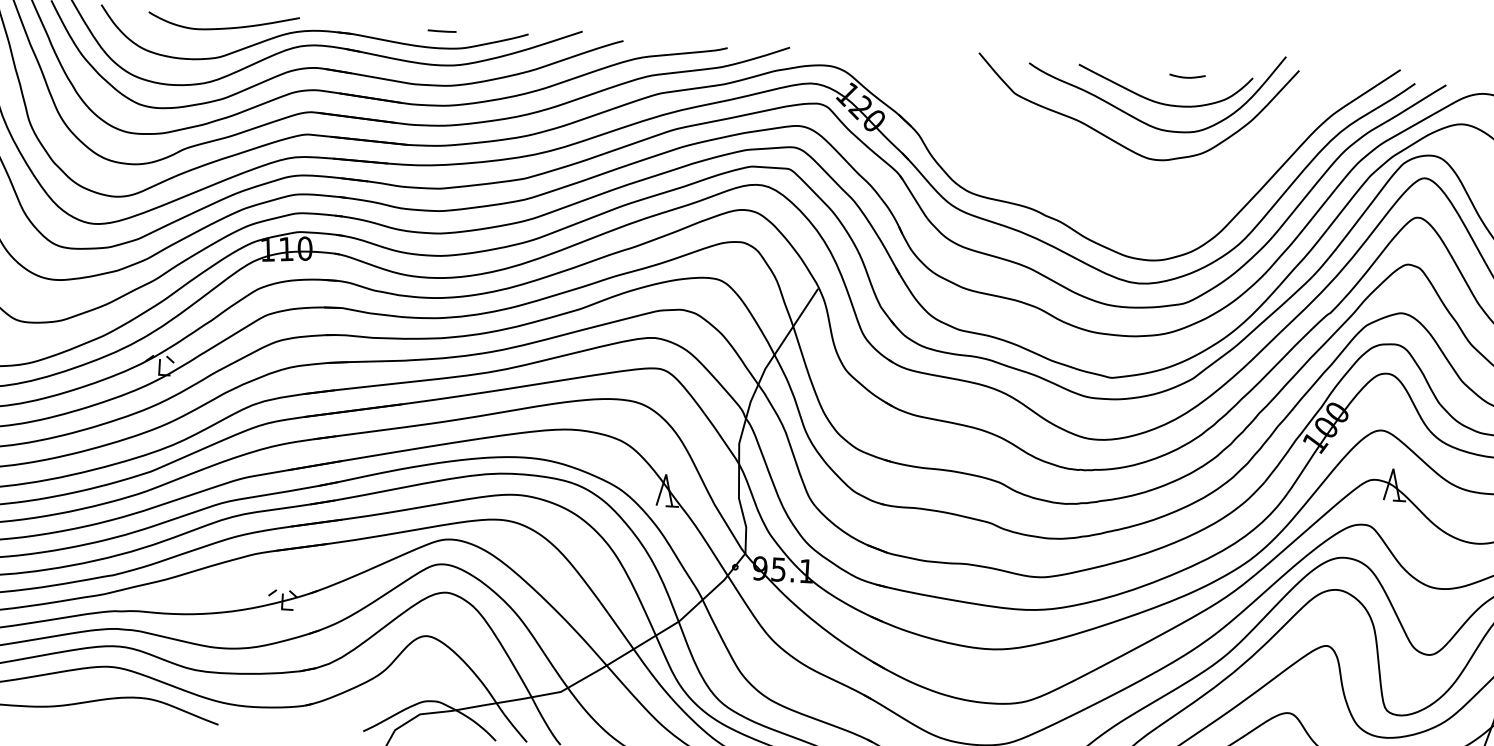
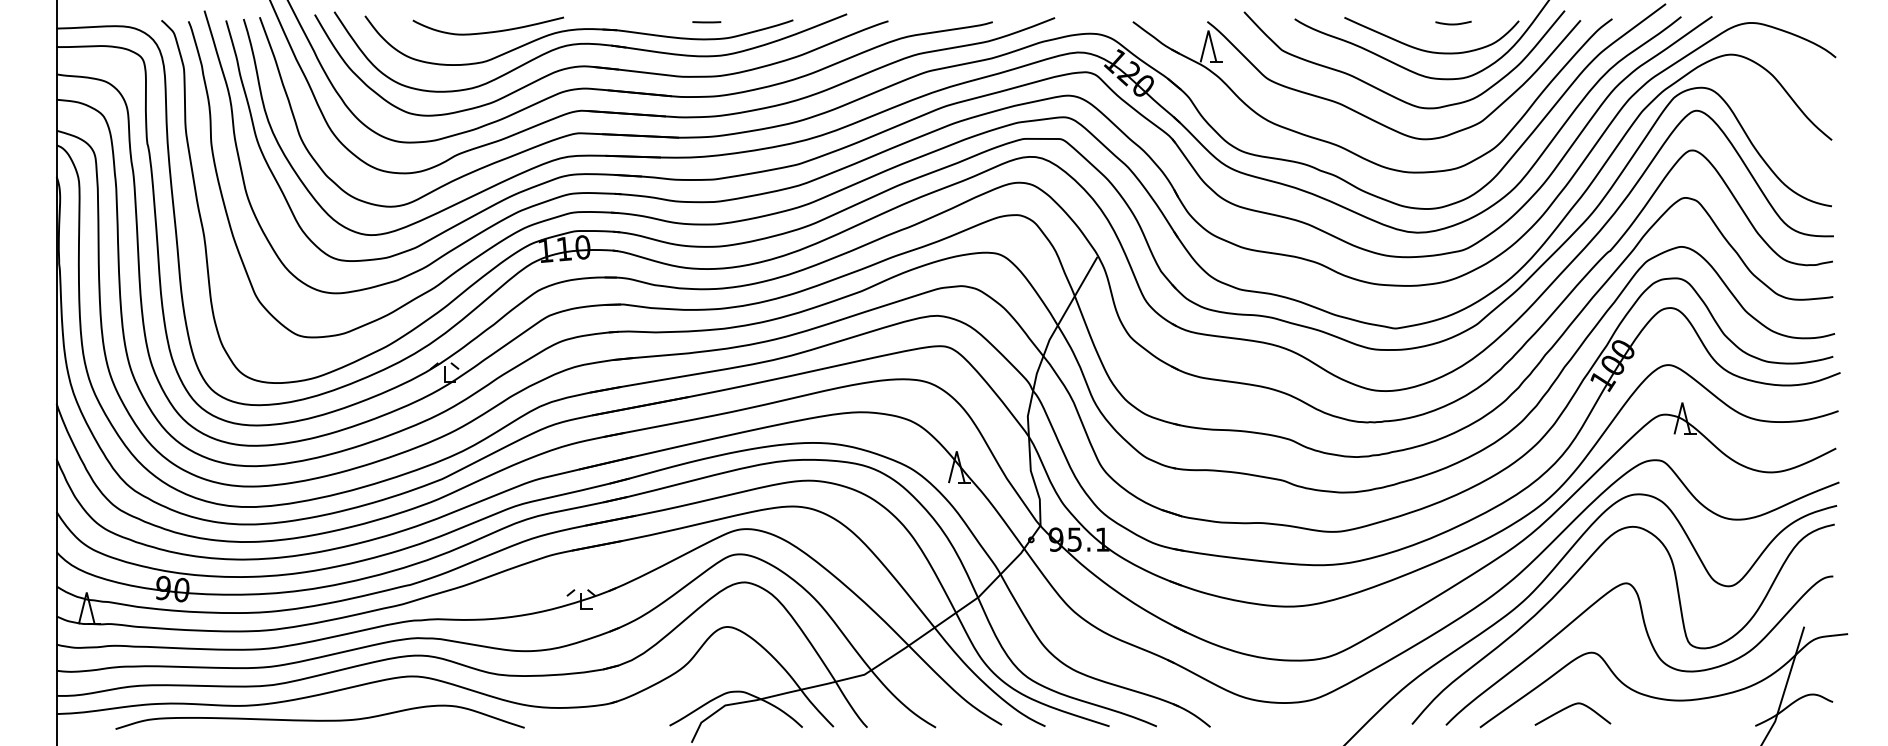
part: (1091, 161) -> (1362, 113), added

